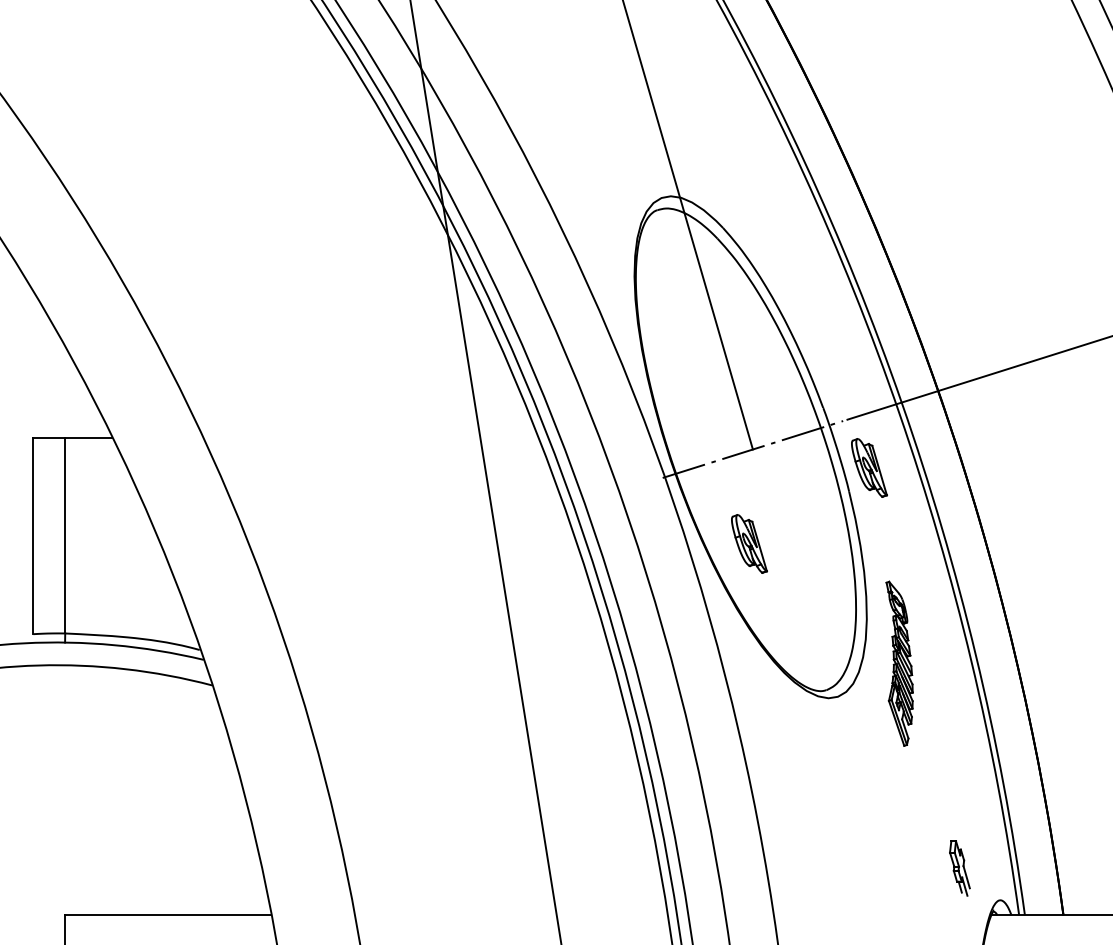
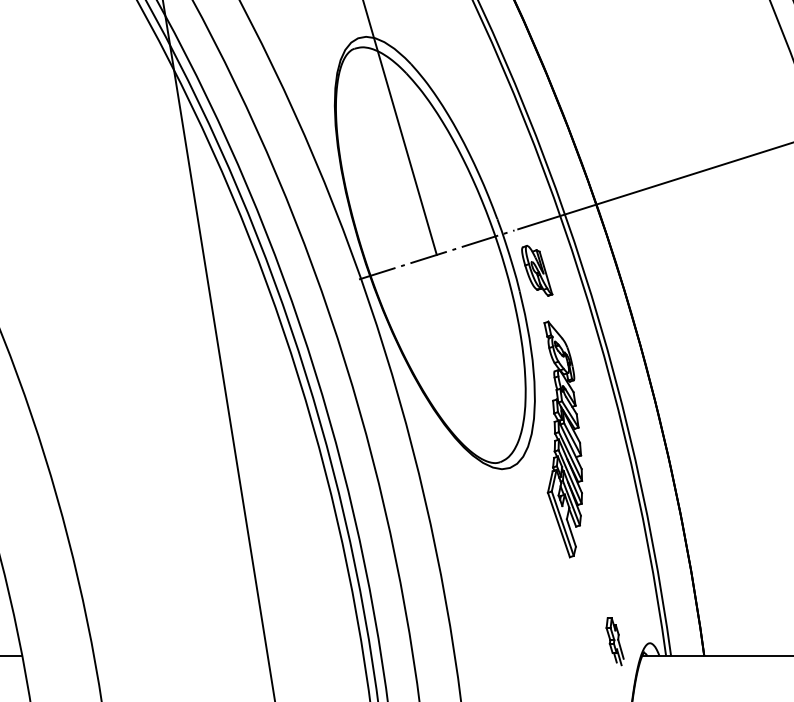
part: (749, 543) -> (433, 335), removed
part: (899, 663) -> (563, 439), size x1.67
part: (959, 868) -> (614, 641), moved

